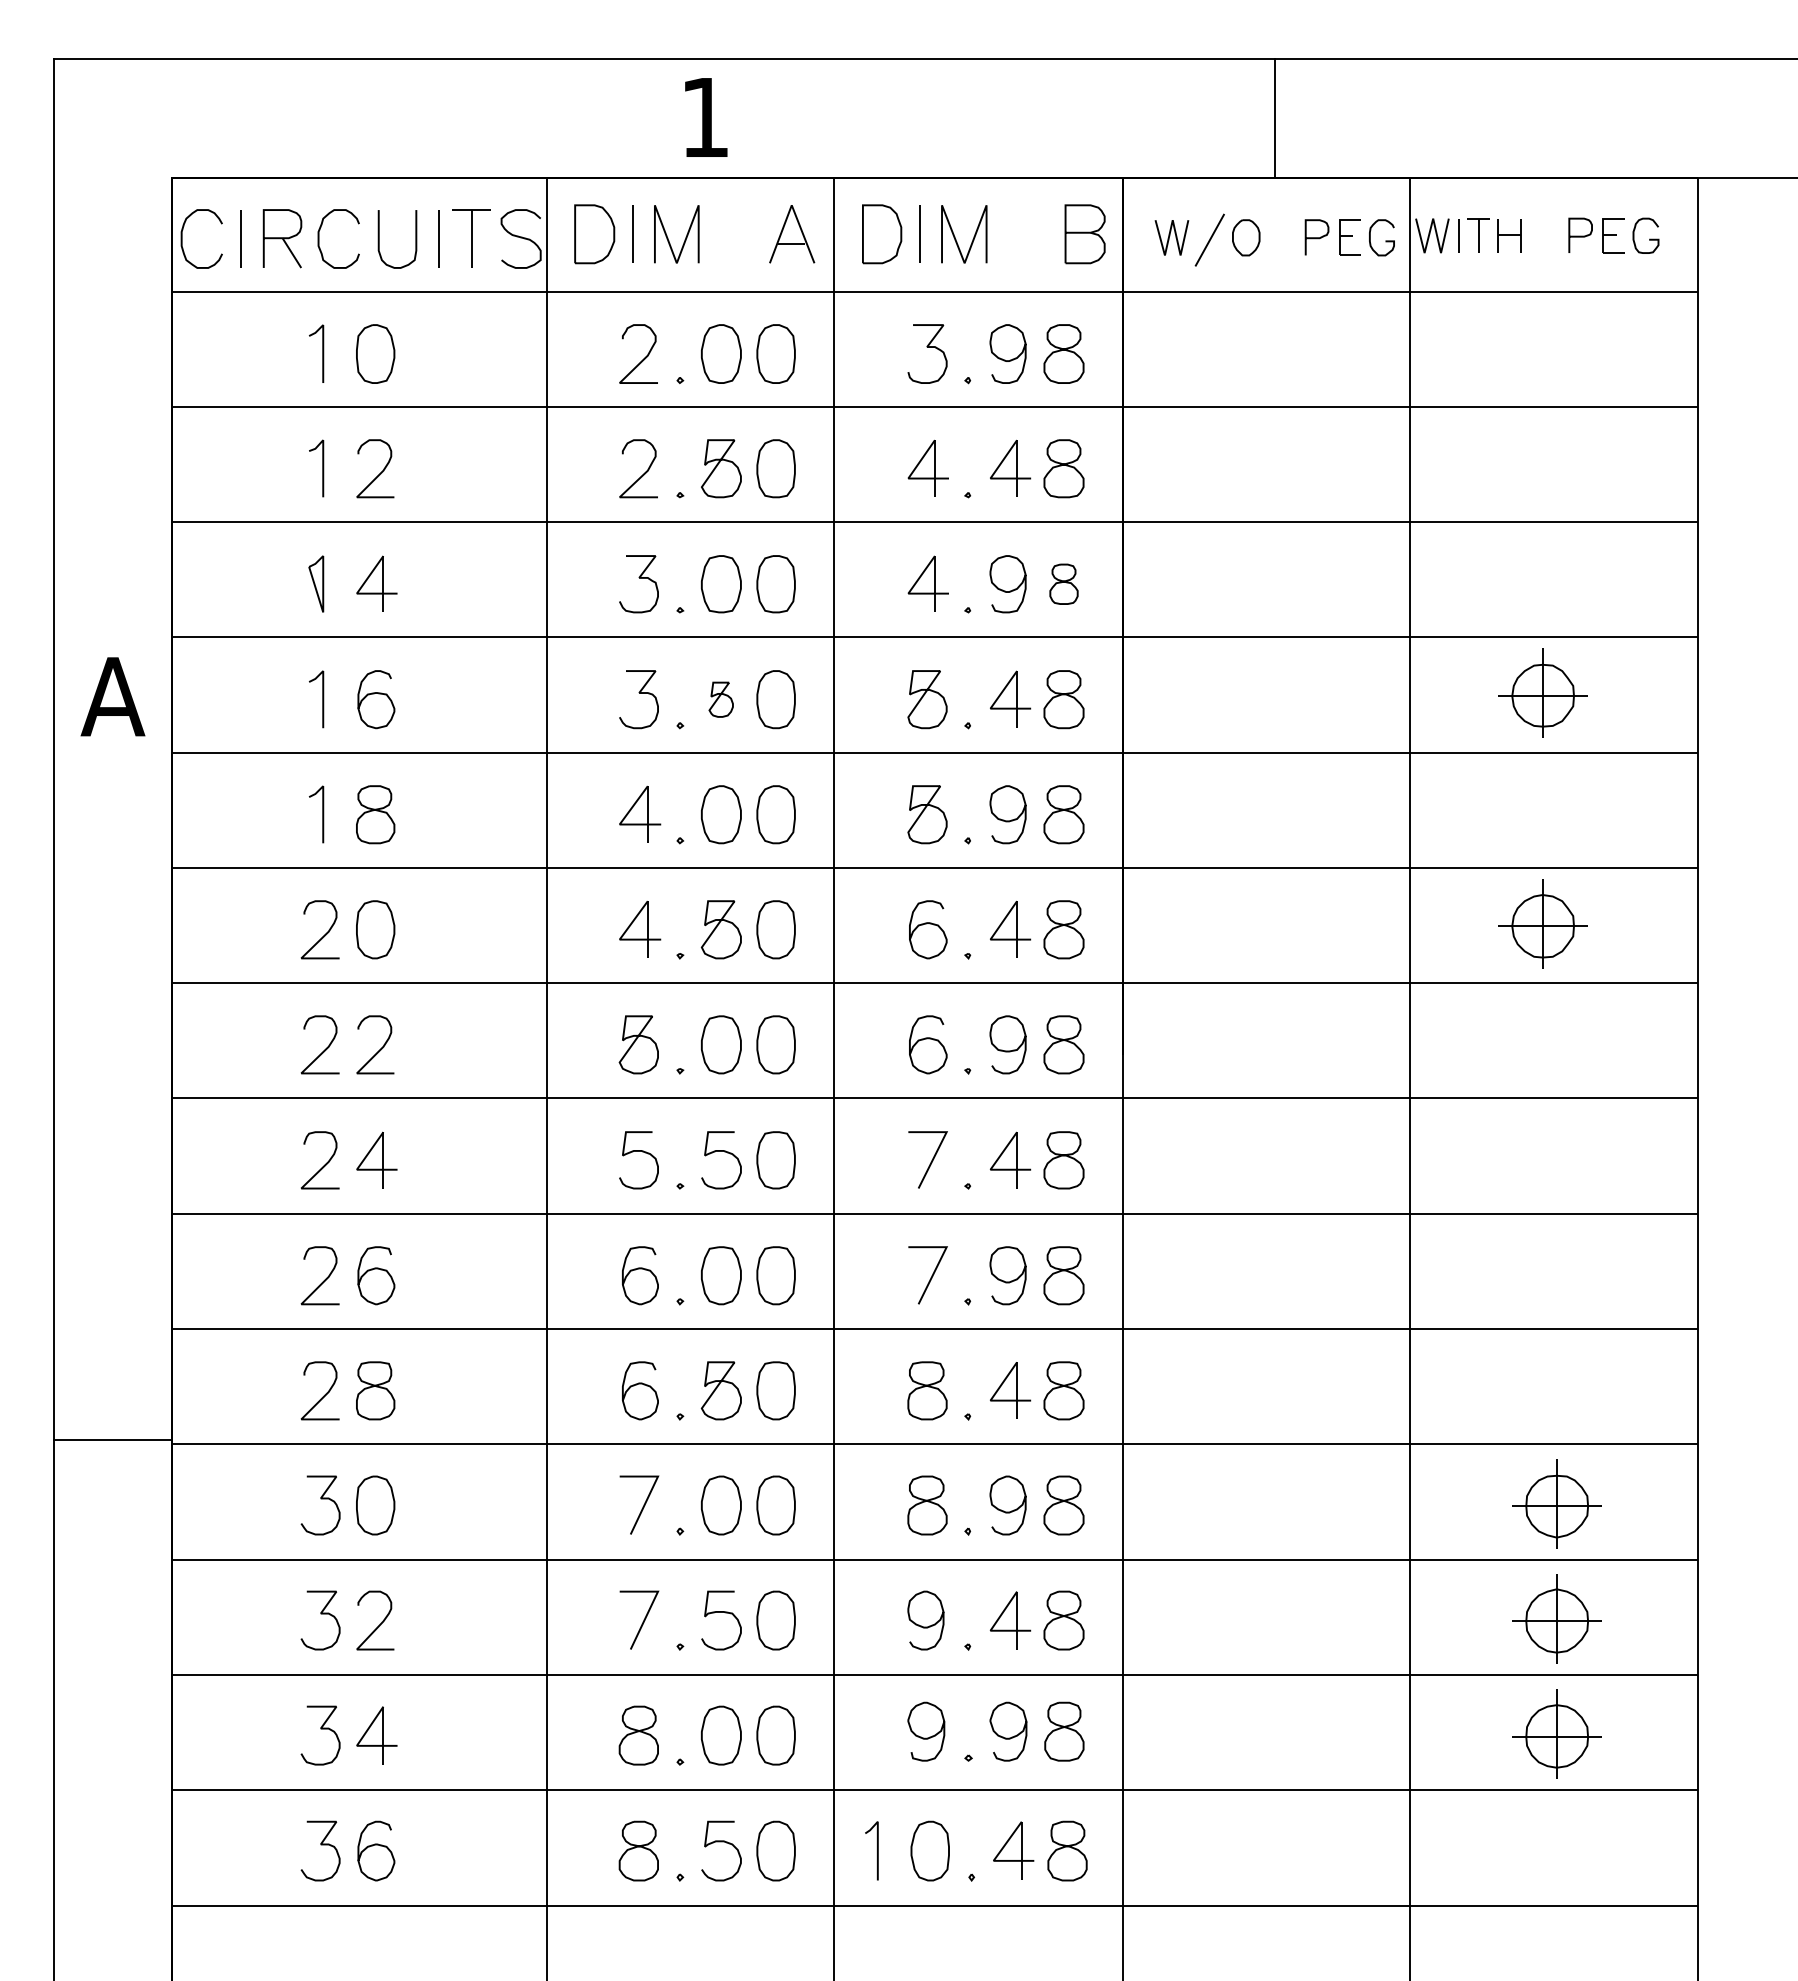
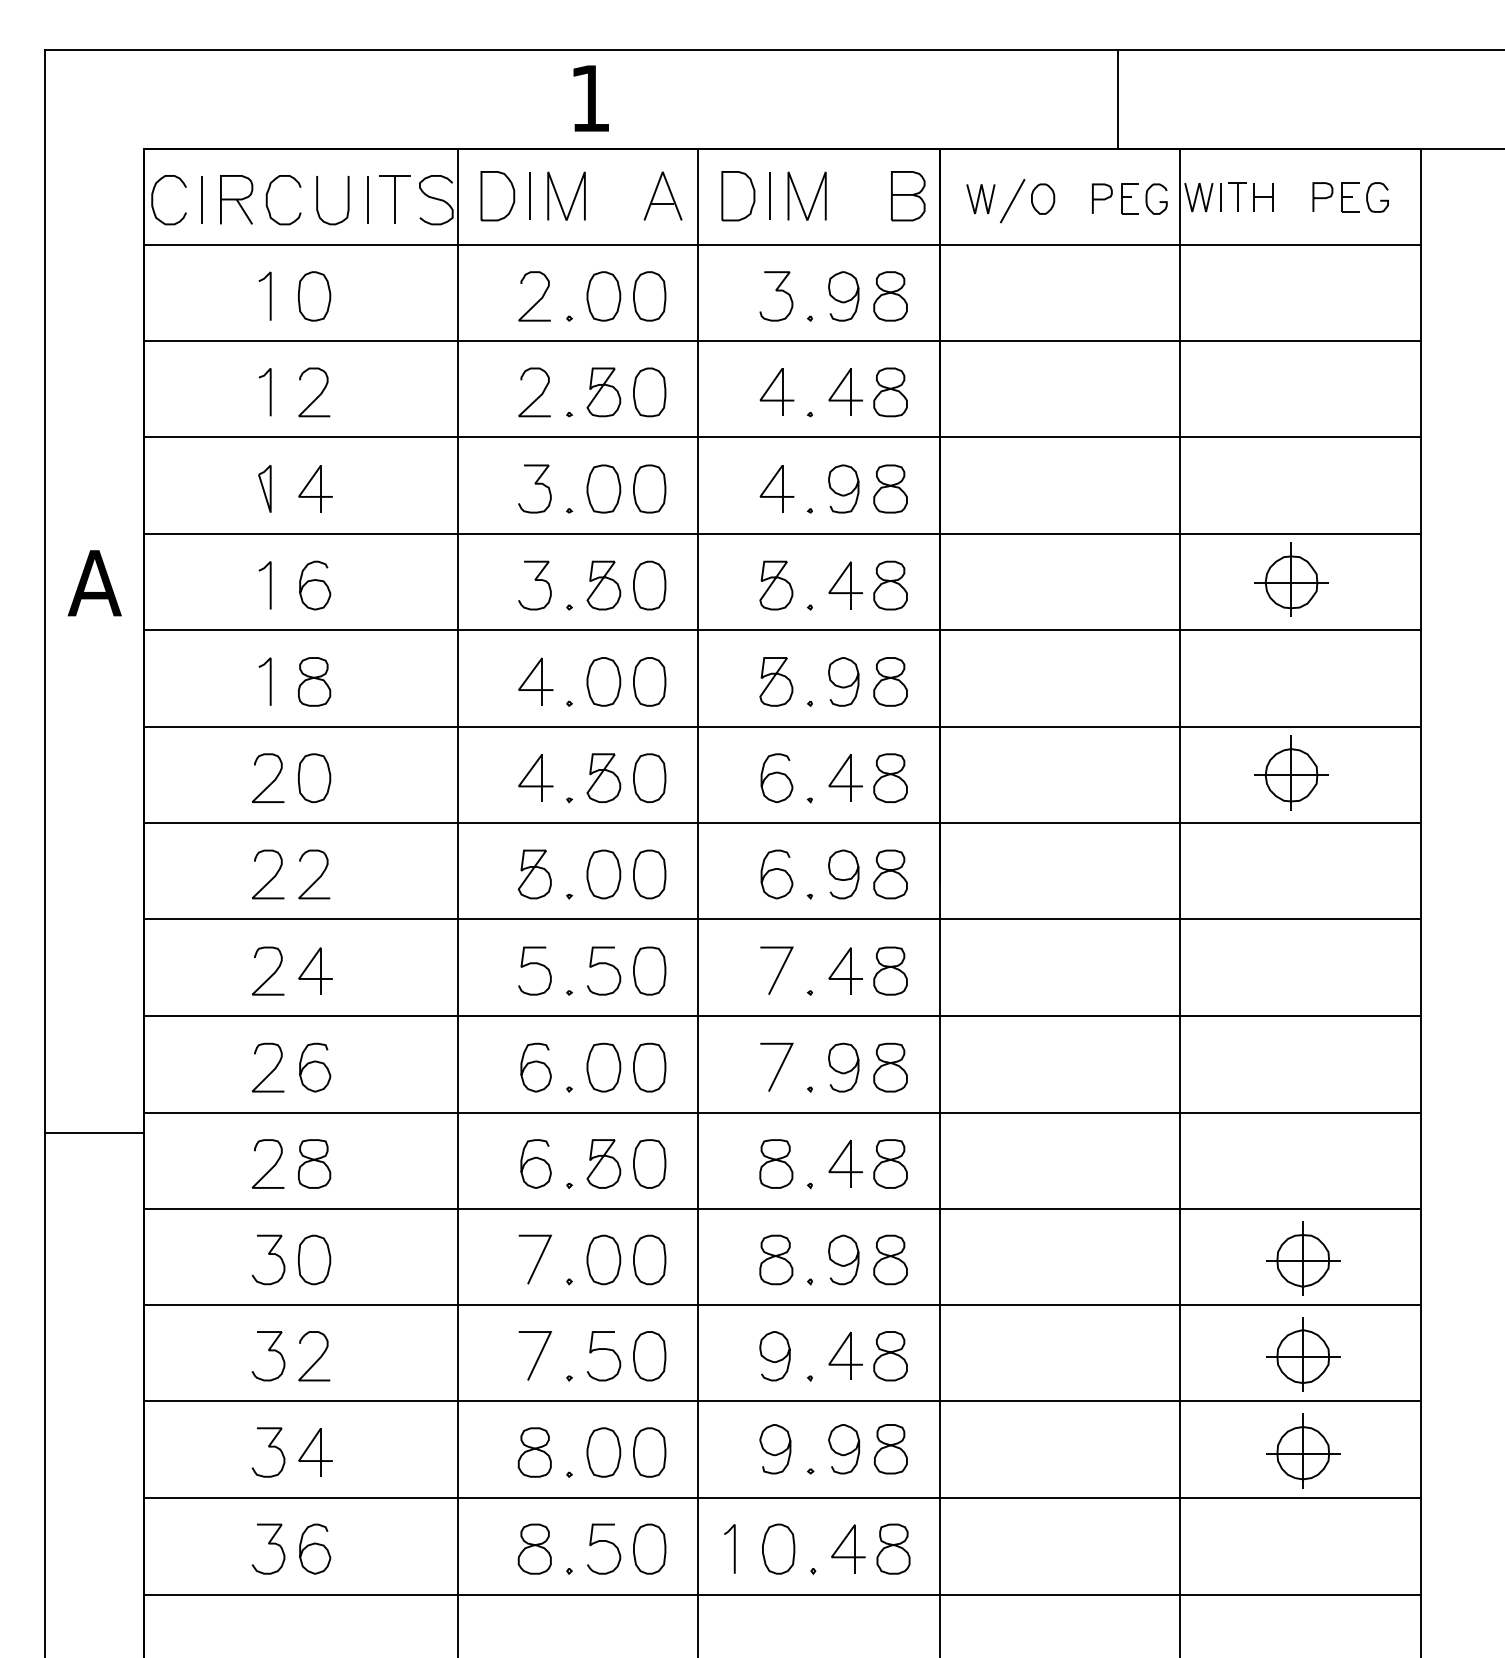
line: (1275, 118) -> (1117, 99), moved
part: (1063, 584) -> (890, 489), size x1.43
part: (720, 699) -> (603, 585), size x1.67
line: (112, 1439) -> (94, 1132), moved

